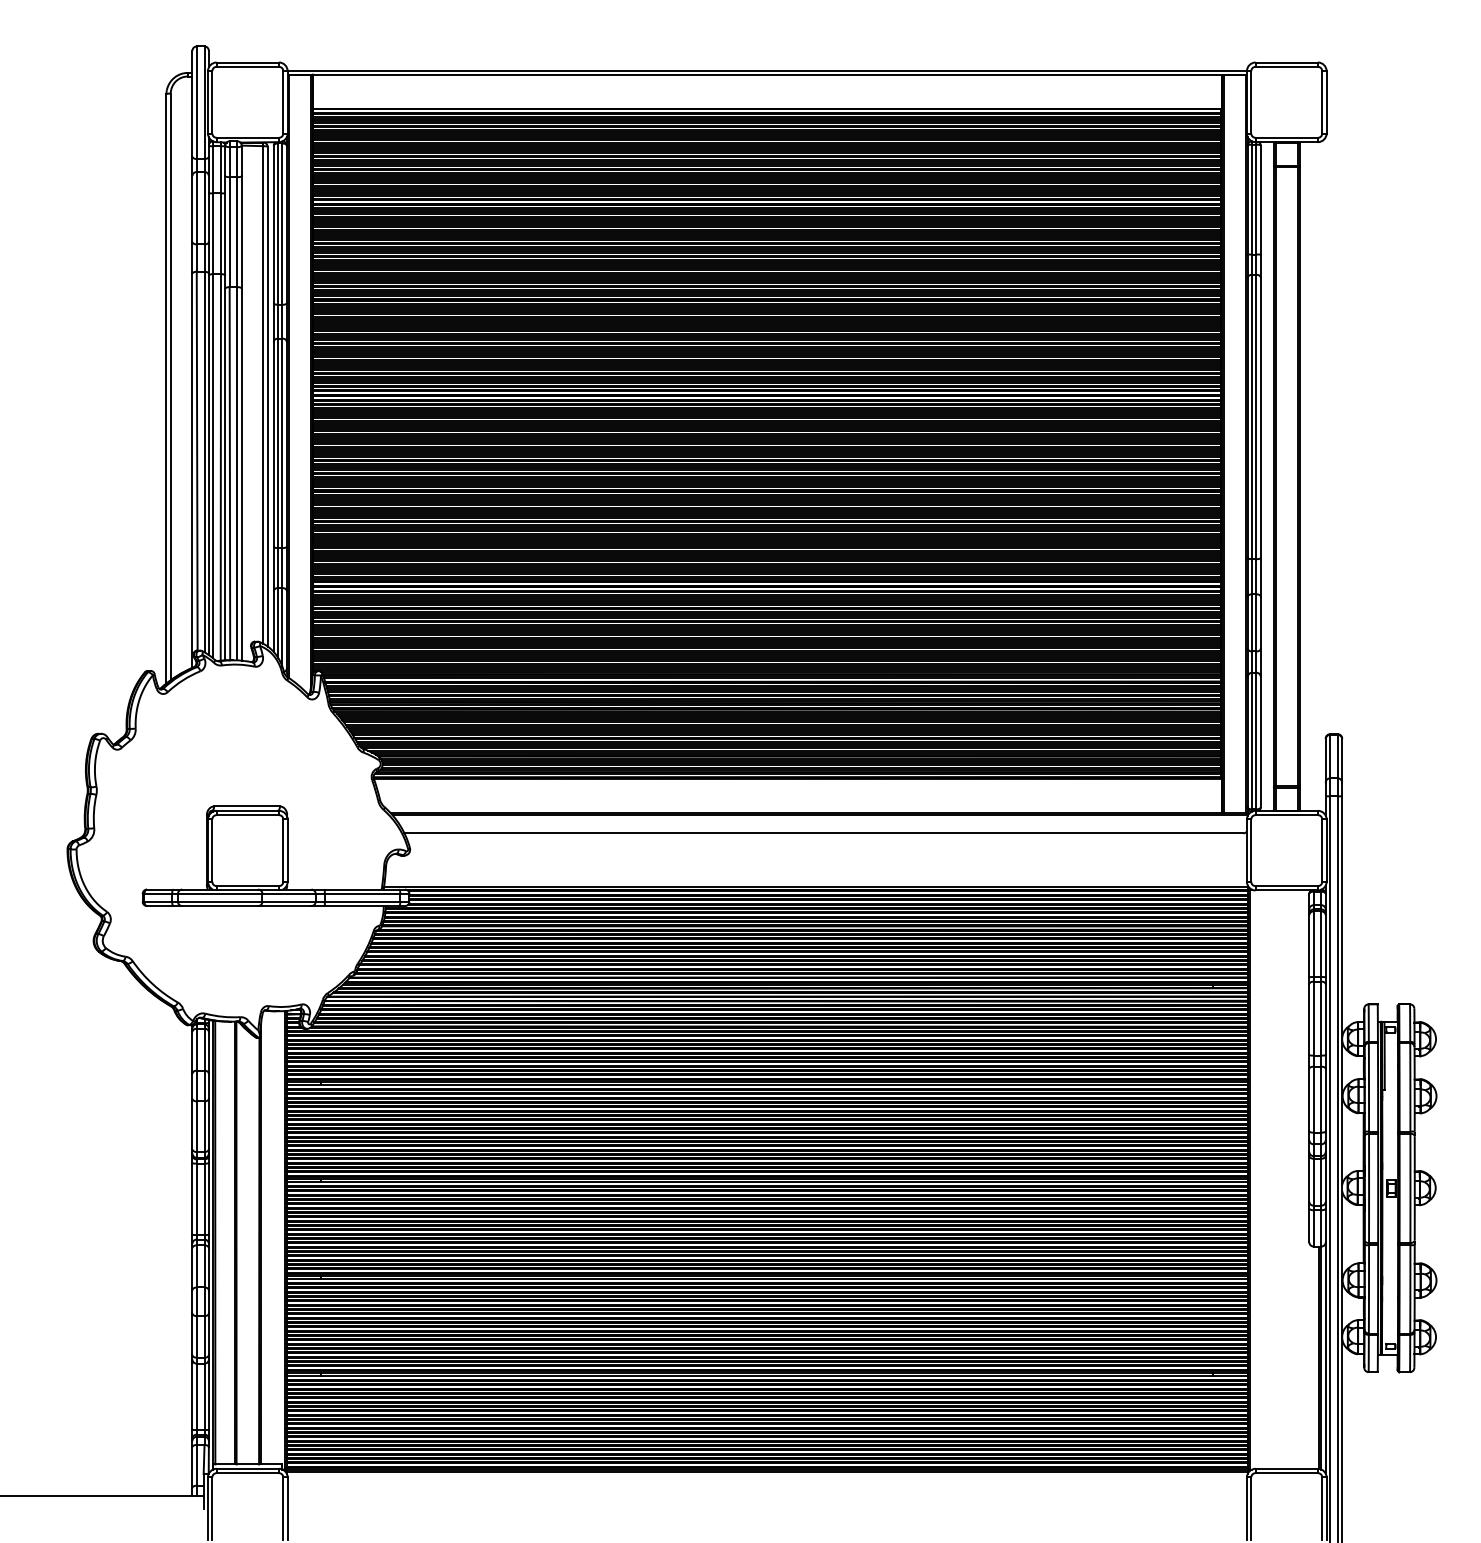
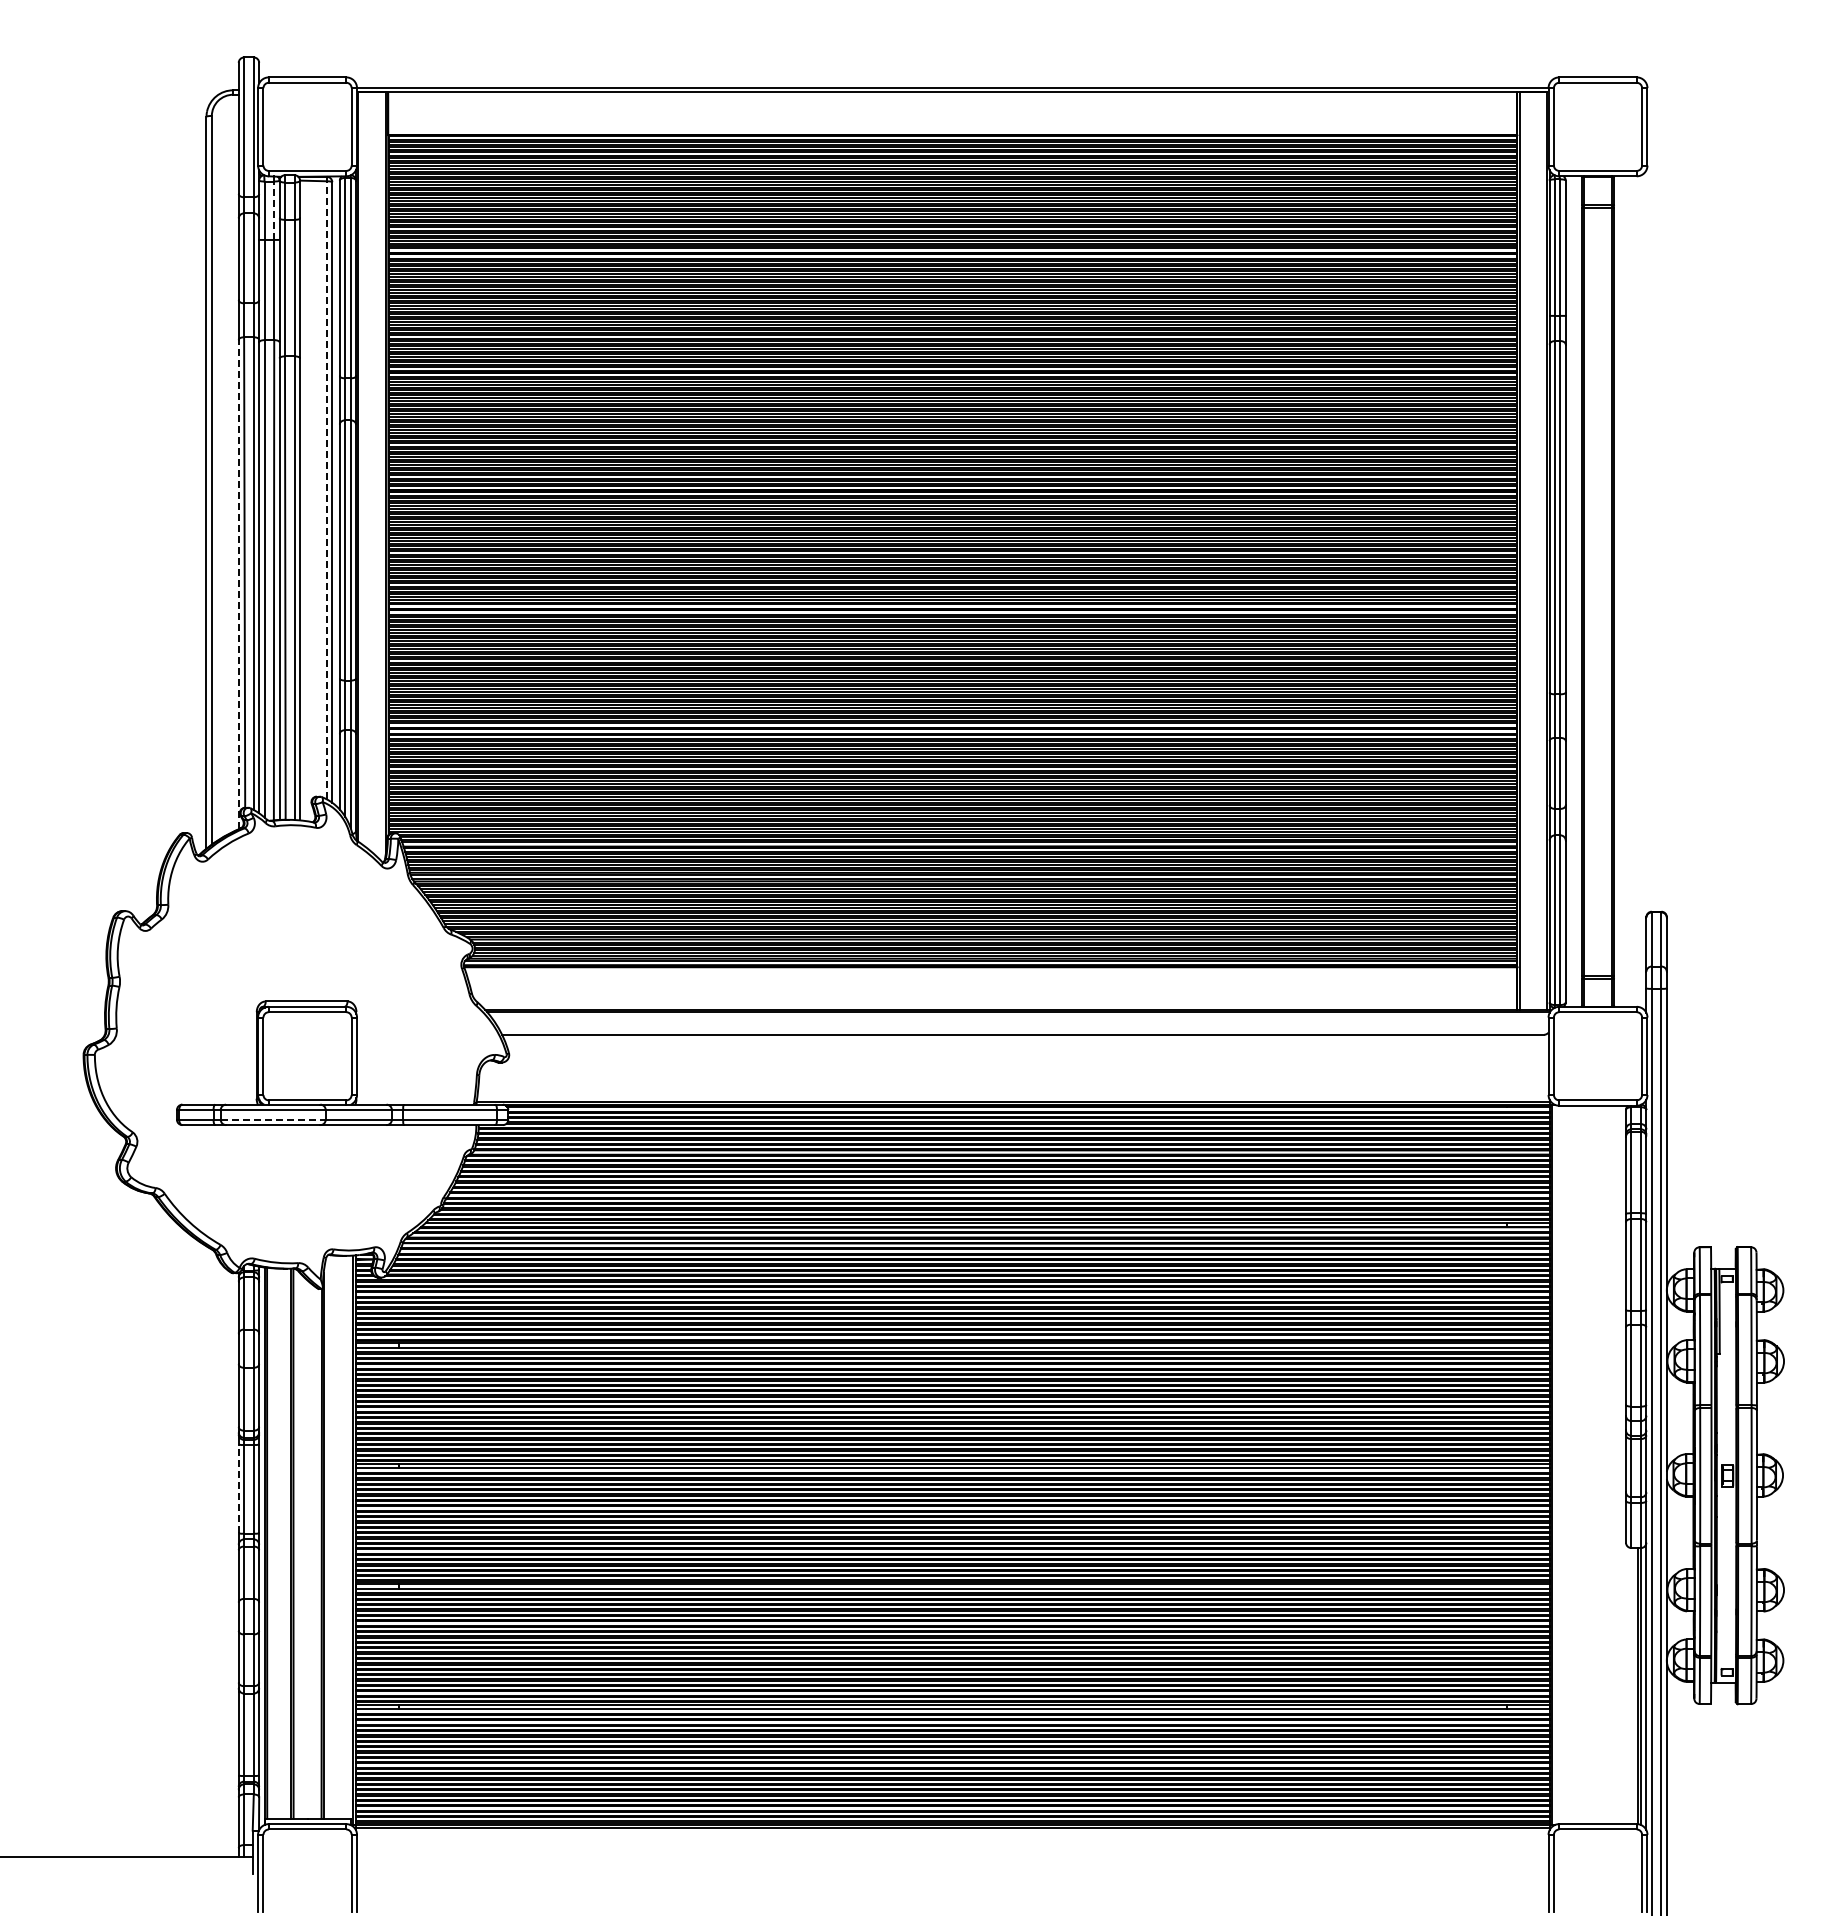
line: (221, 169) -> (274, 210), solid -> dashed
line: (263, 394) -> (326, 489), solid -> dashed
line: (192, 470) -> (238, 584), solid -> dashed
line: (220, 901) -> (273, 1119), solid -> dashed
line: (192, 1198) -> (238, 1488), solid -> dashed

